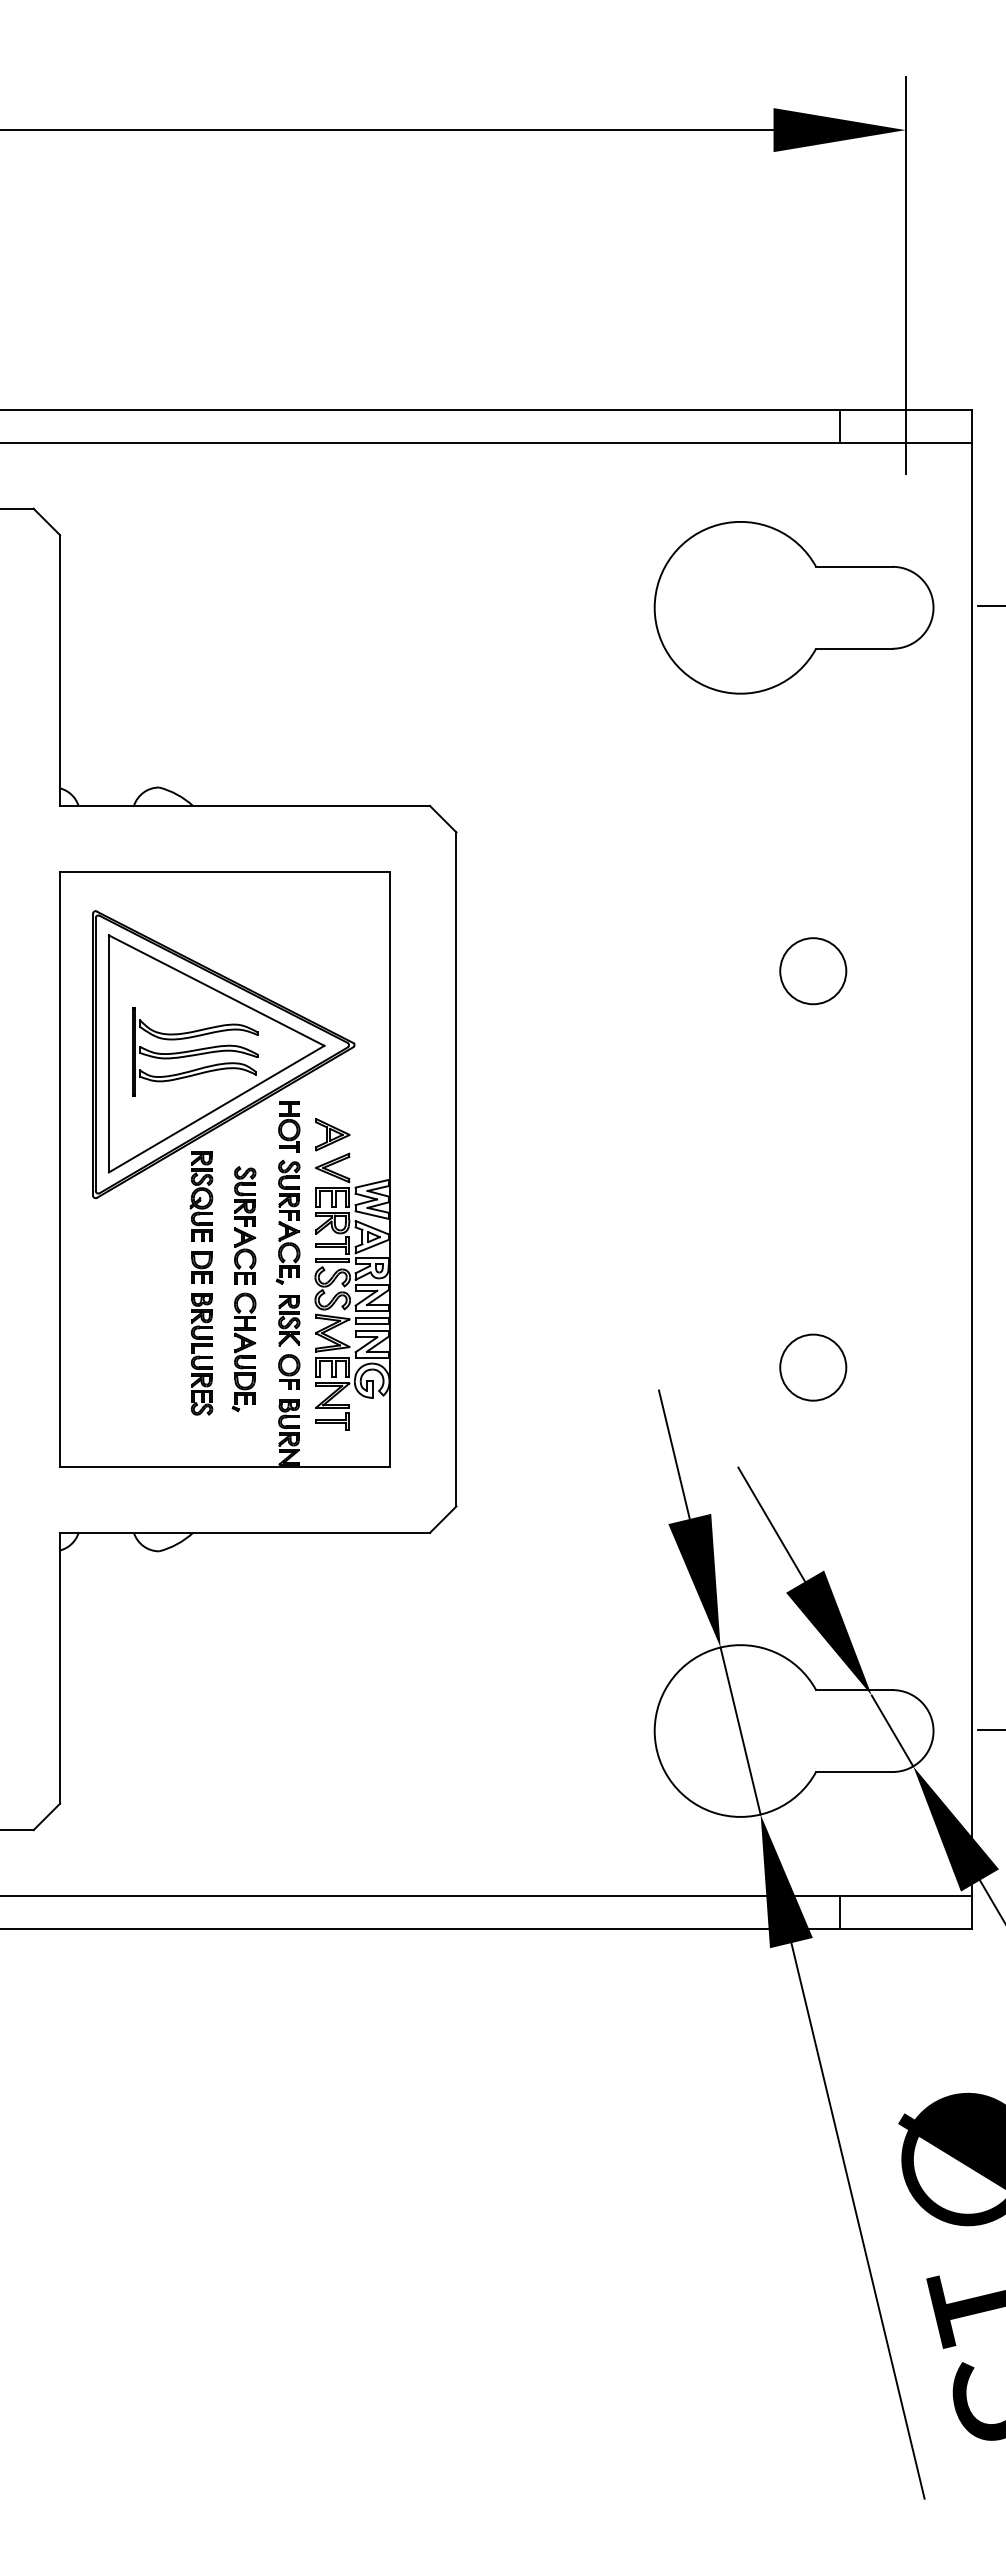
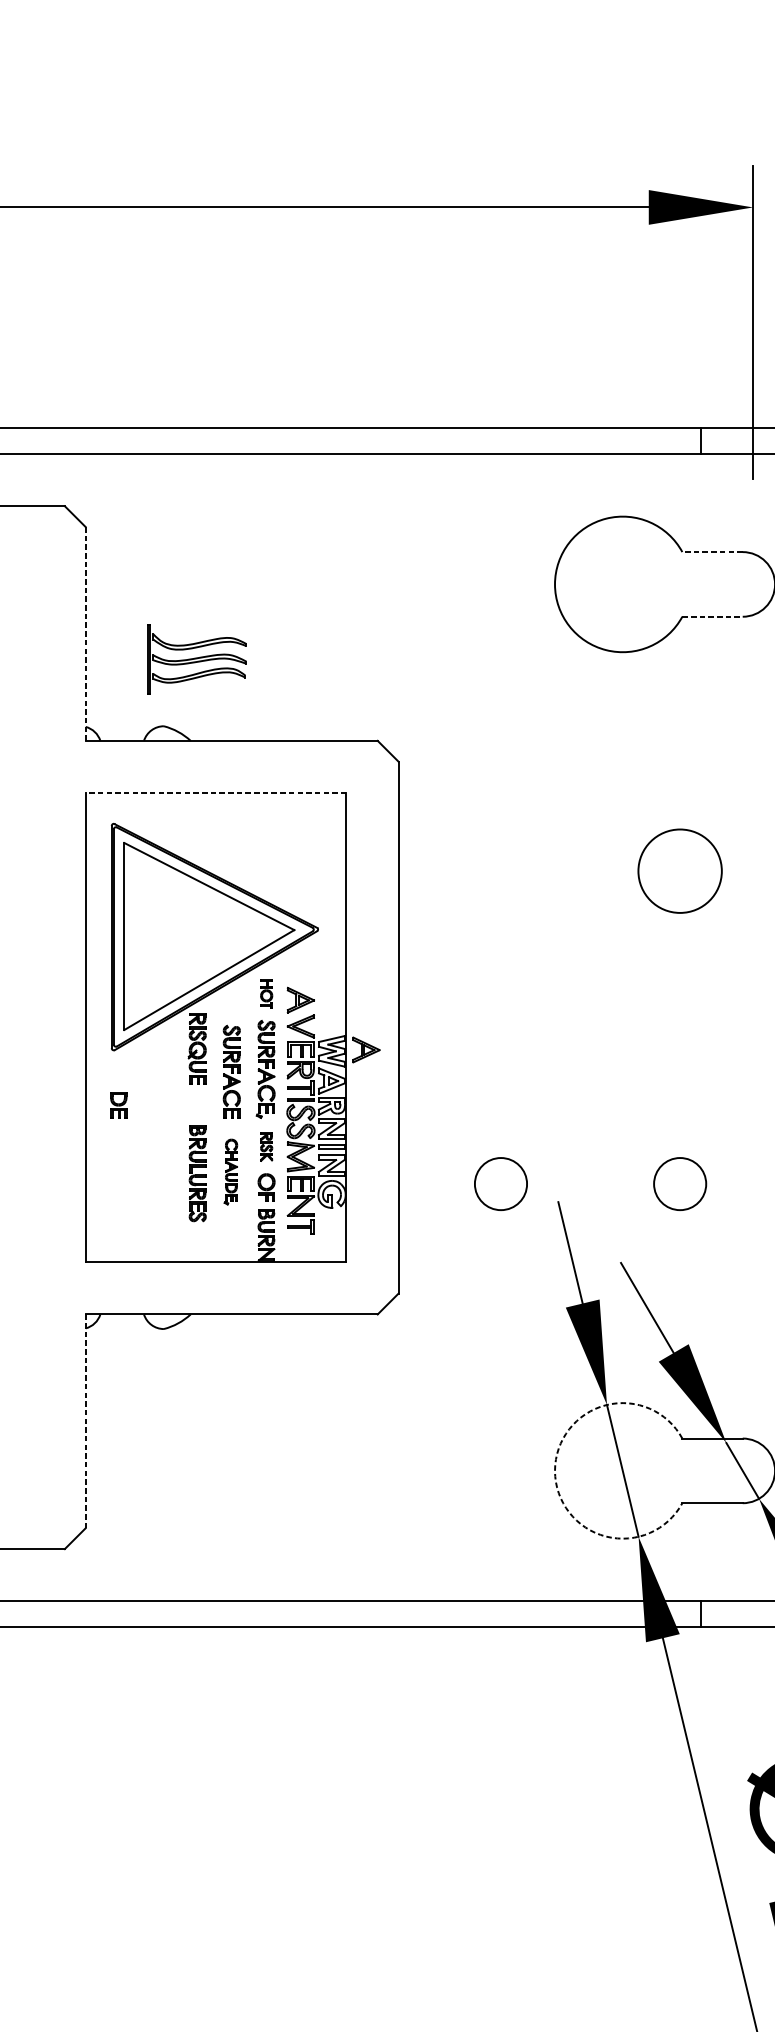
line: (853, 566) -> (711, 551), solid -> dashed
line: (854, 648) -> (712, 616), solid -> dashed
line: (60, 670) -> (86, 633), solid -> dashed
line: (224, 872) -> (215, 793), solid -> dashed
circle: (813, 971) -> (680, 871), size x1.6
part: (195, 1051) -> (197, 659), moved
part: (289, 1126) -> (266, 993), size x0.7
part: (415, 1197) -> (366, 1049), added
part: (201, 1267) -> (118, 1105), moved
part: (289, 1320) -> (266, 1146), size x0.7
part: (243, 1352) -> (230, 1172), size x0.7
circle: (586, 1367) -> (501, 1183), added
line: (60, 1667) -> (86, 1420), solid -> dashed
arc: (654, 1731) -> (554, 1471), solid -> dashed

